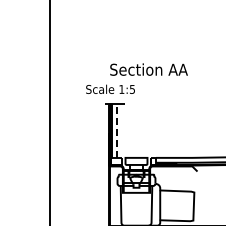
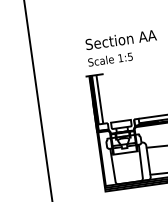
text: (110, 88) -> (110, 58), moved
line: (116, 131) -> (99, 99), dashed -> solid

